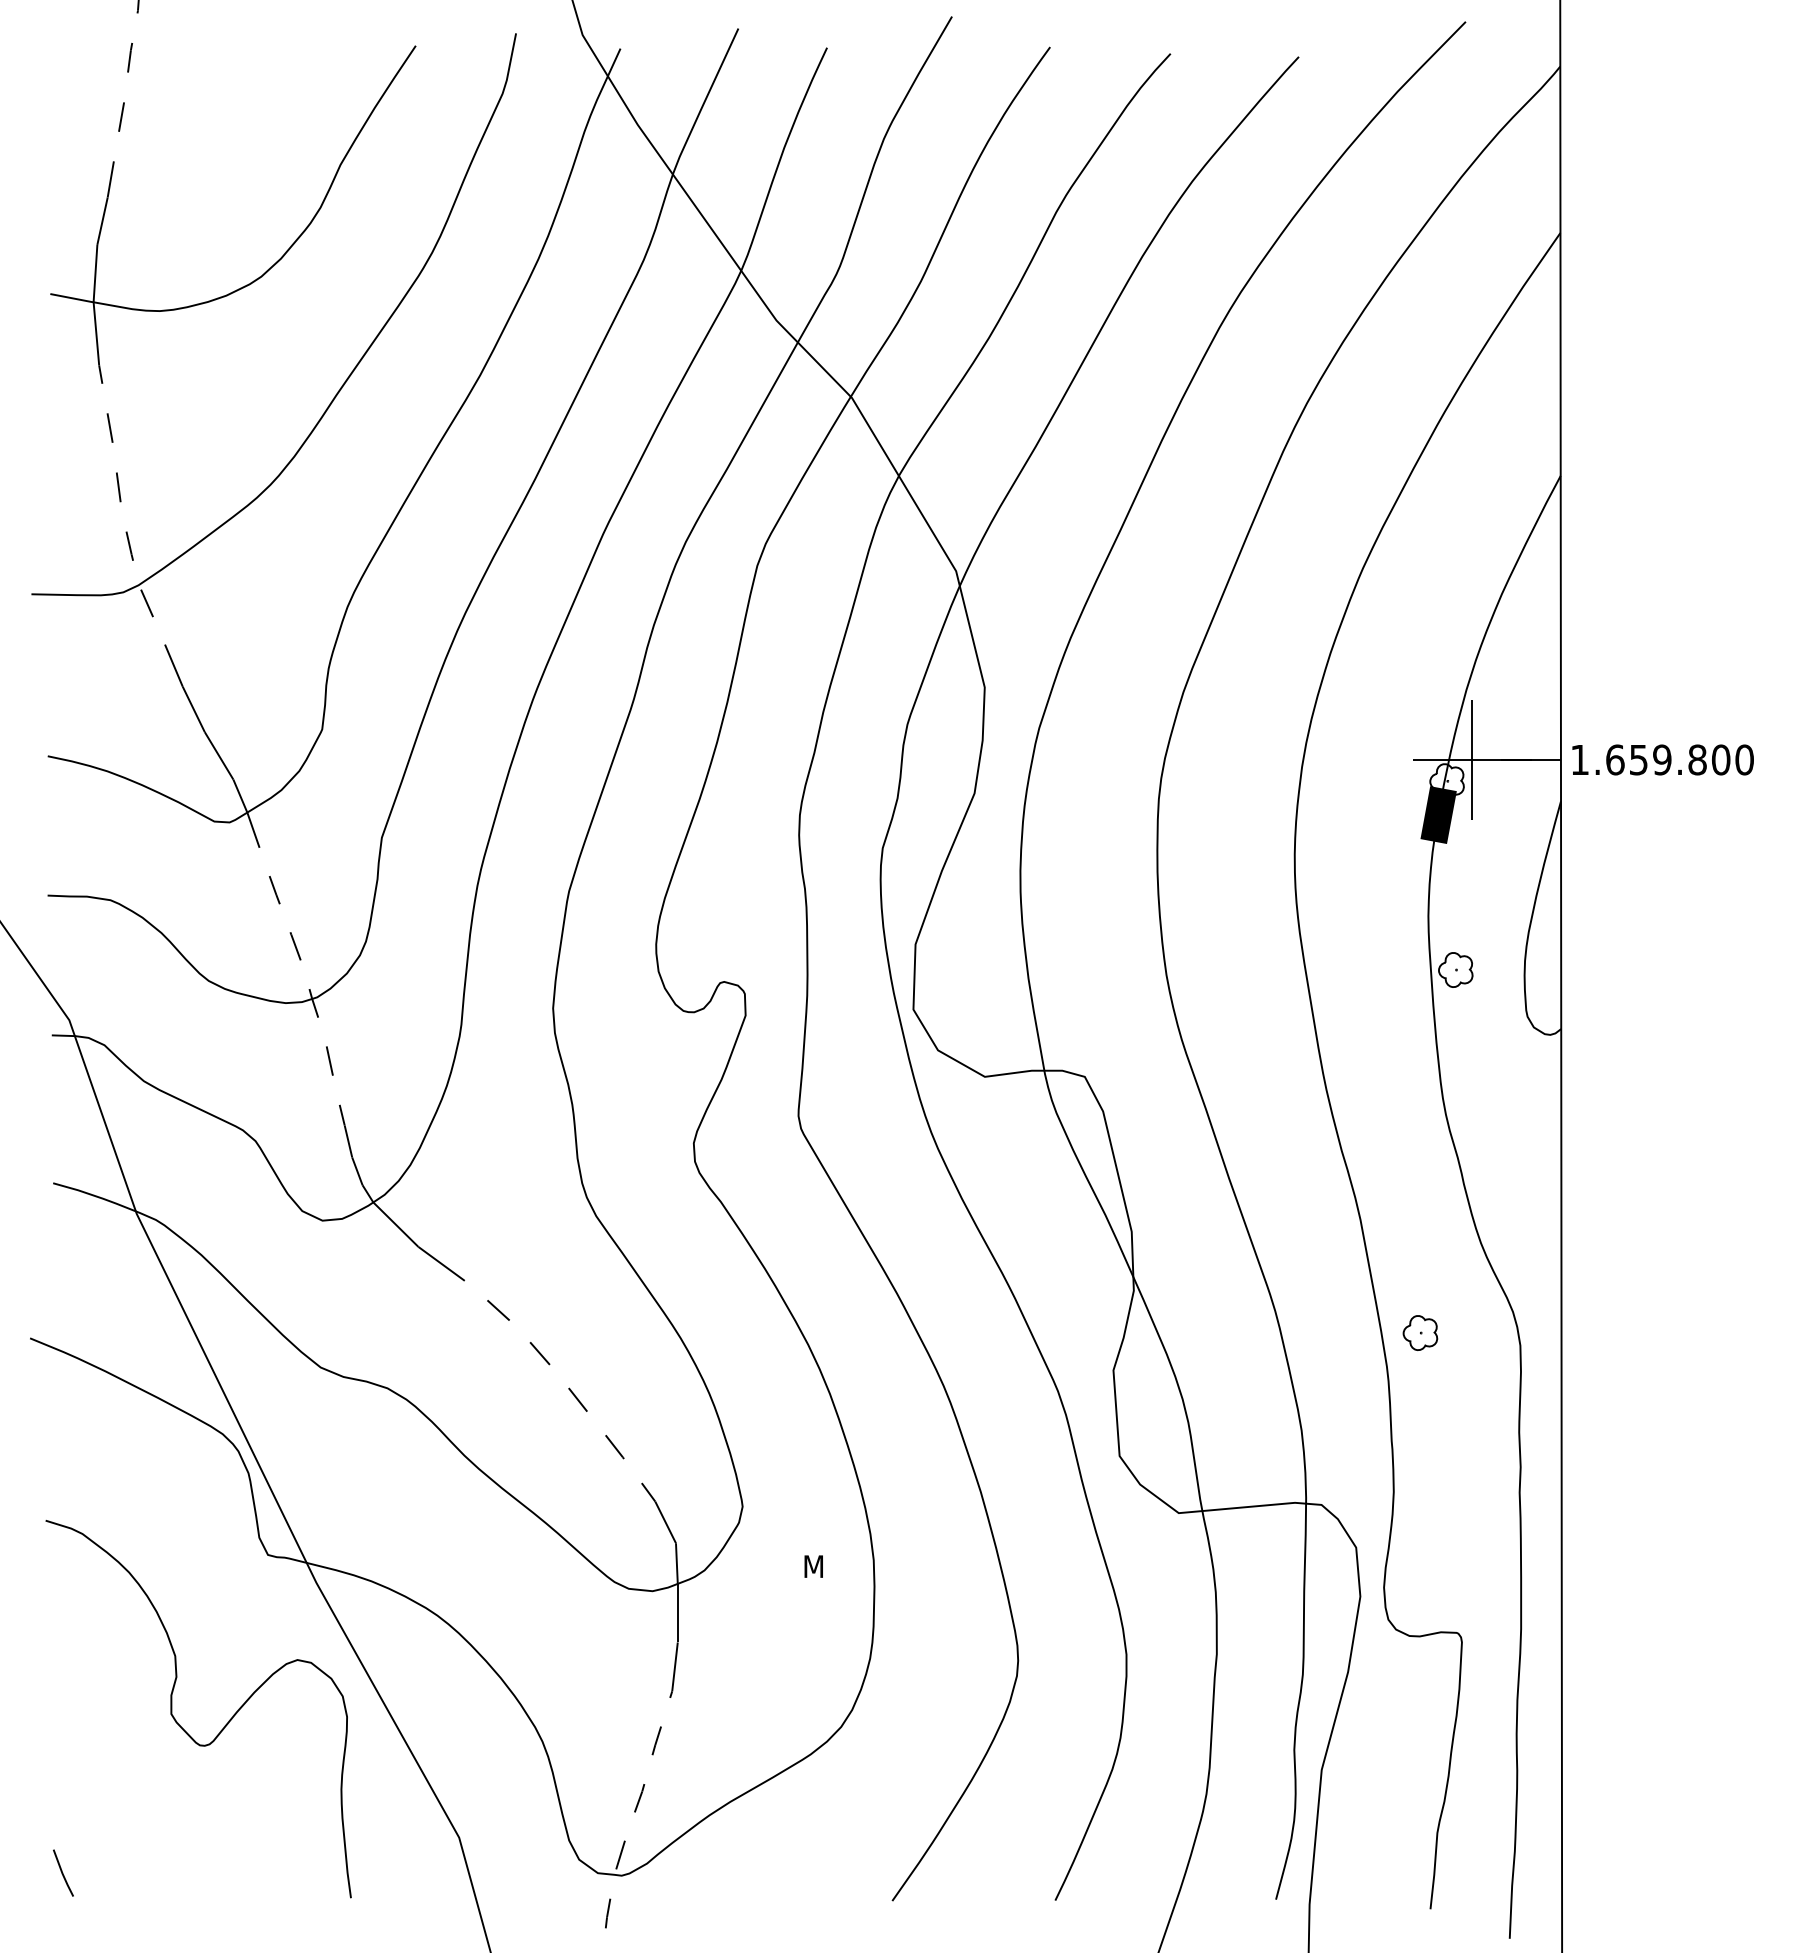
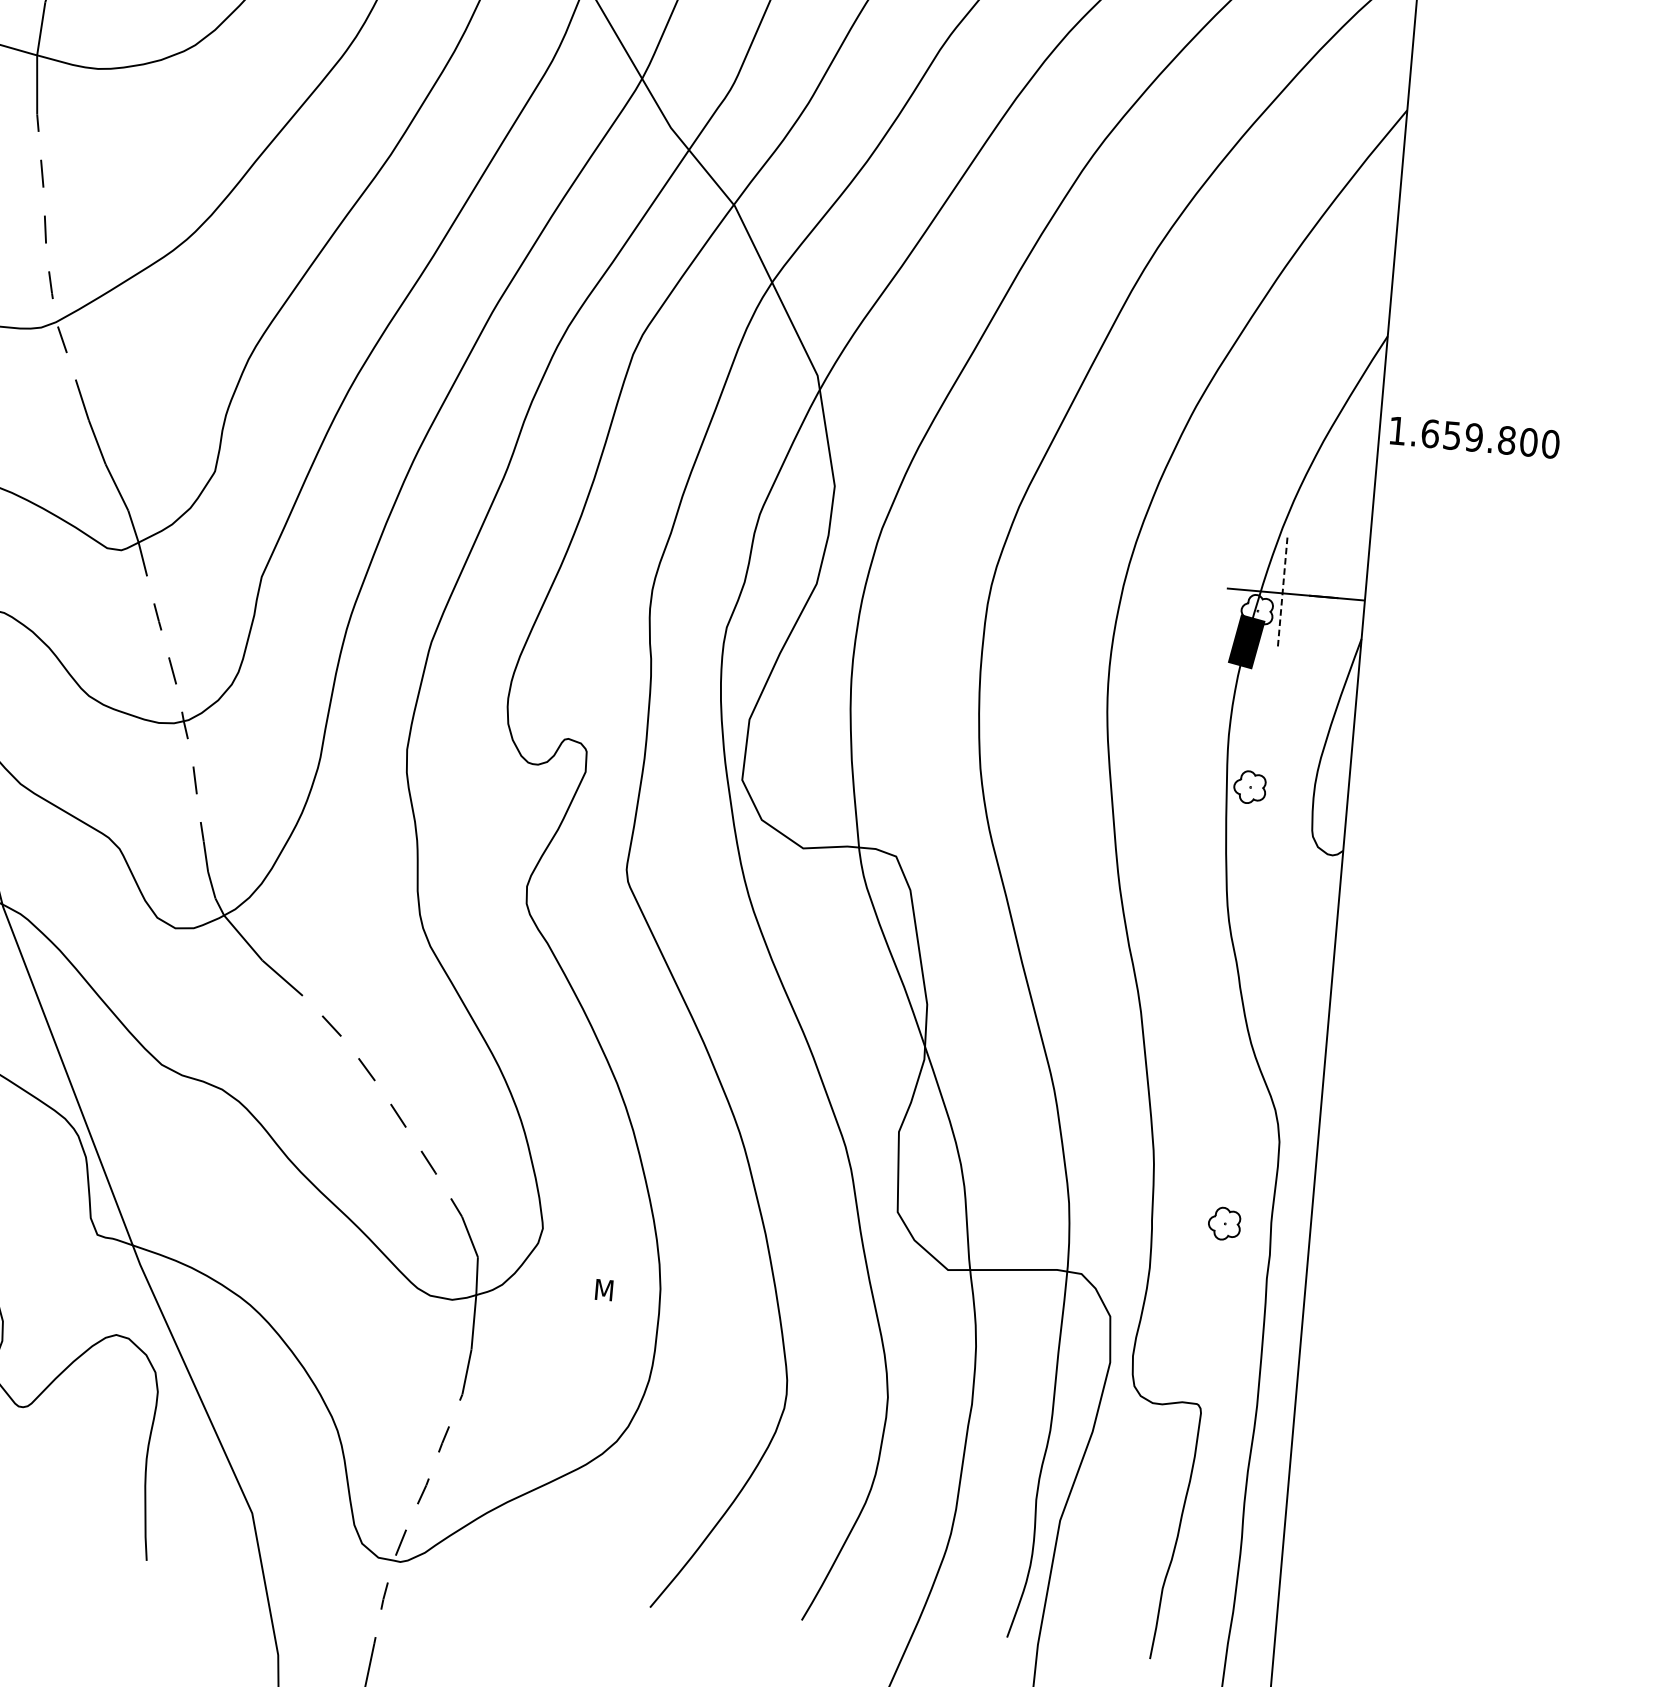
line: (1472, 759) -> (1282, 592), solid -> dashed
text: (1662, 759) -> (1474, 437), moved
part: (1420, 1332) -> (1224, 1223), moved

